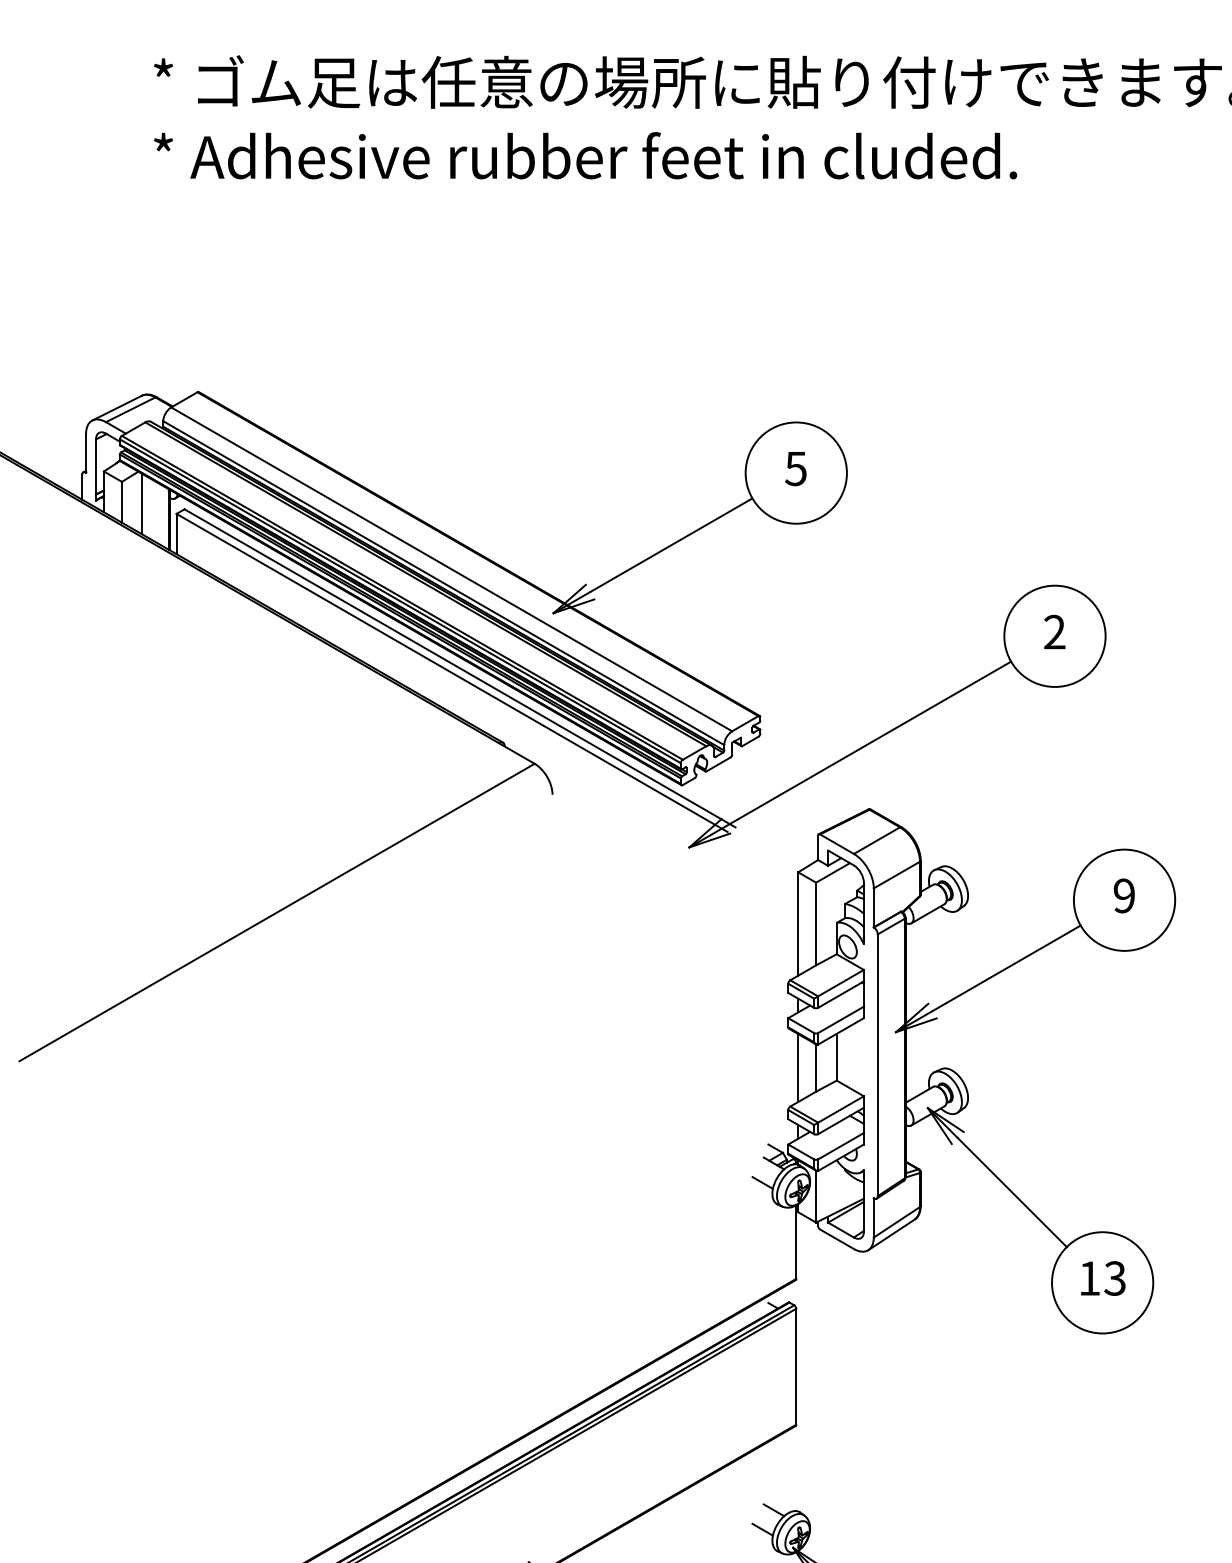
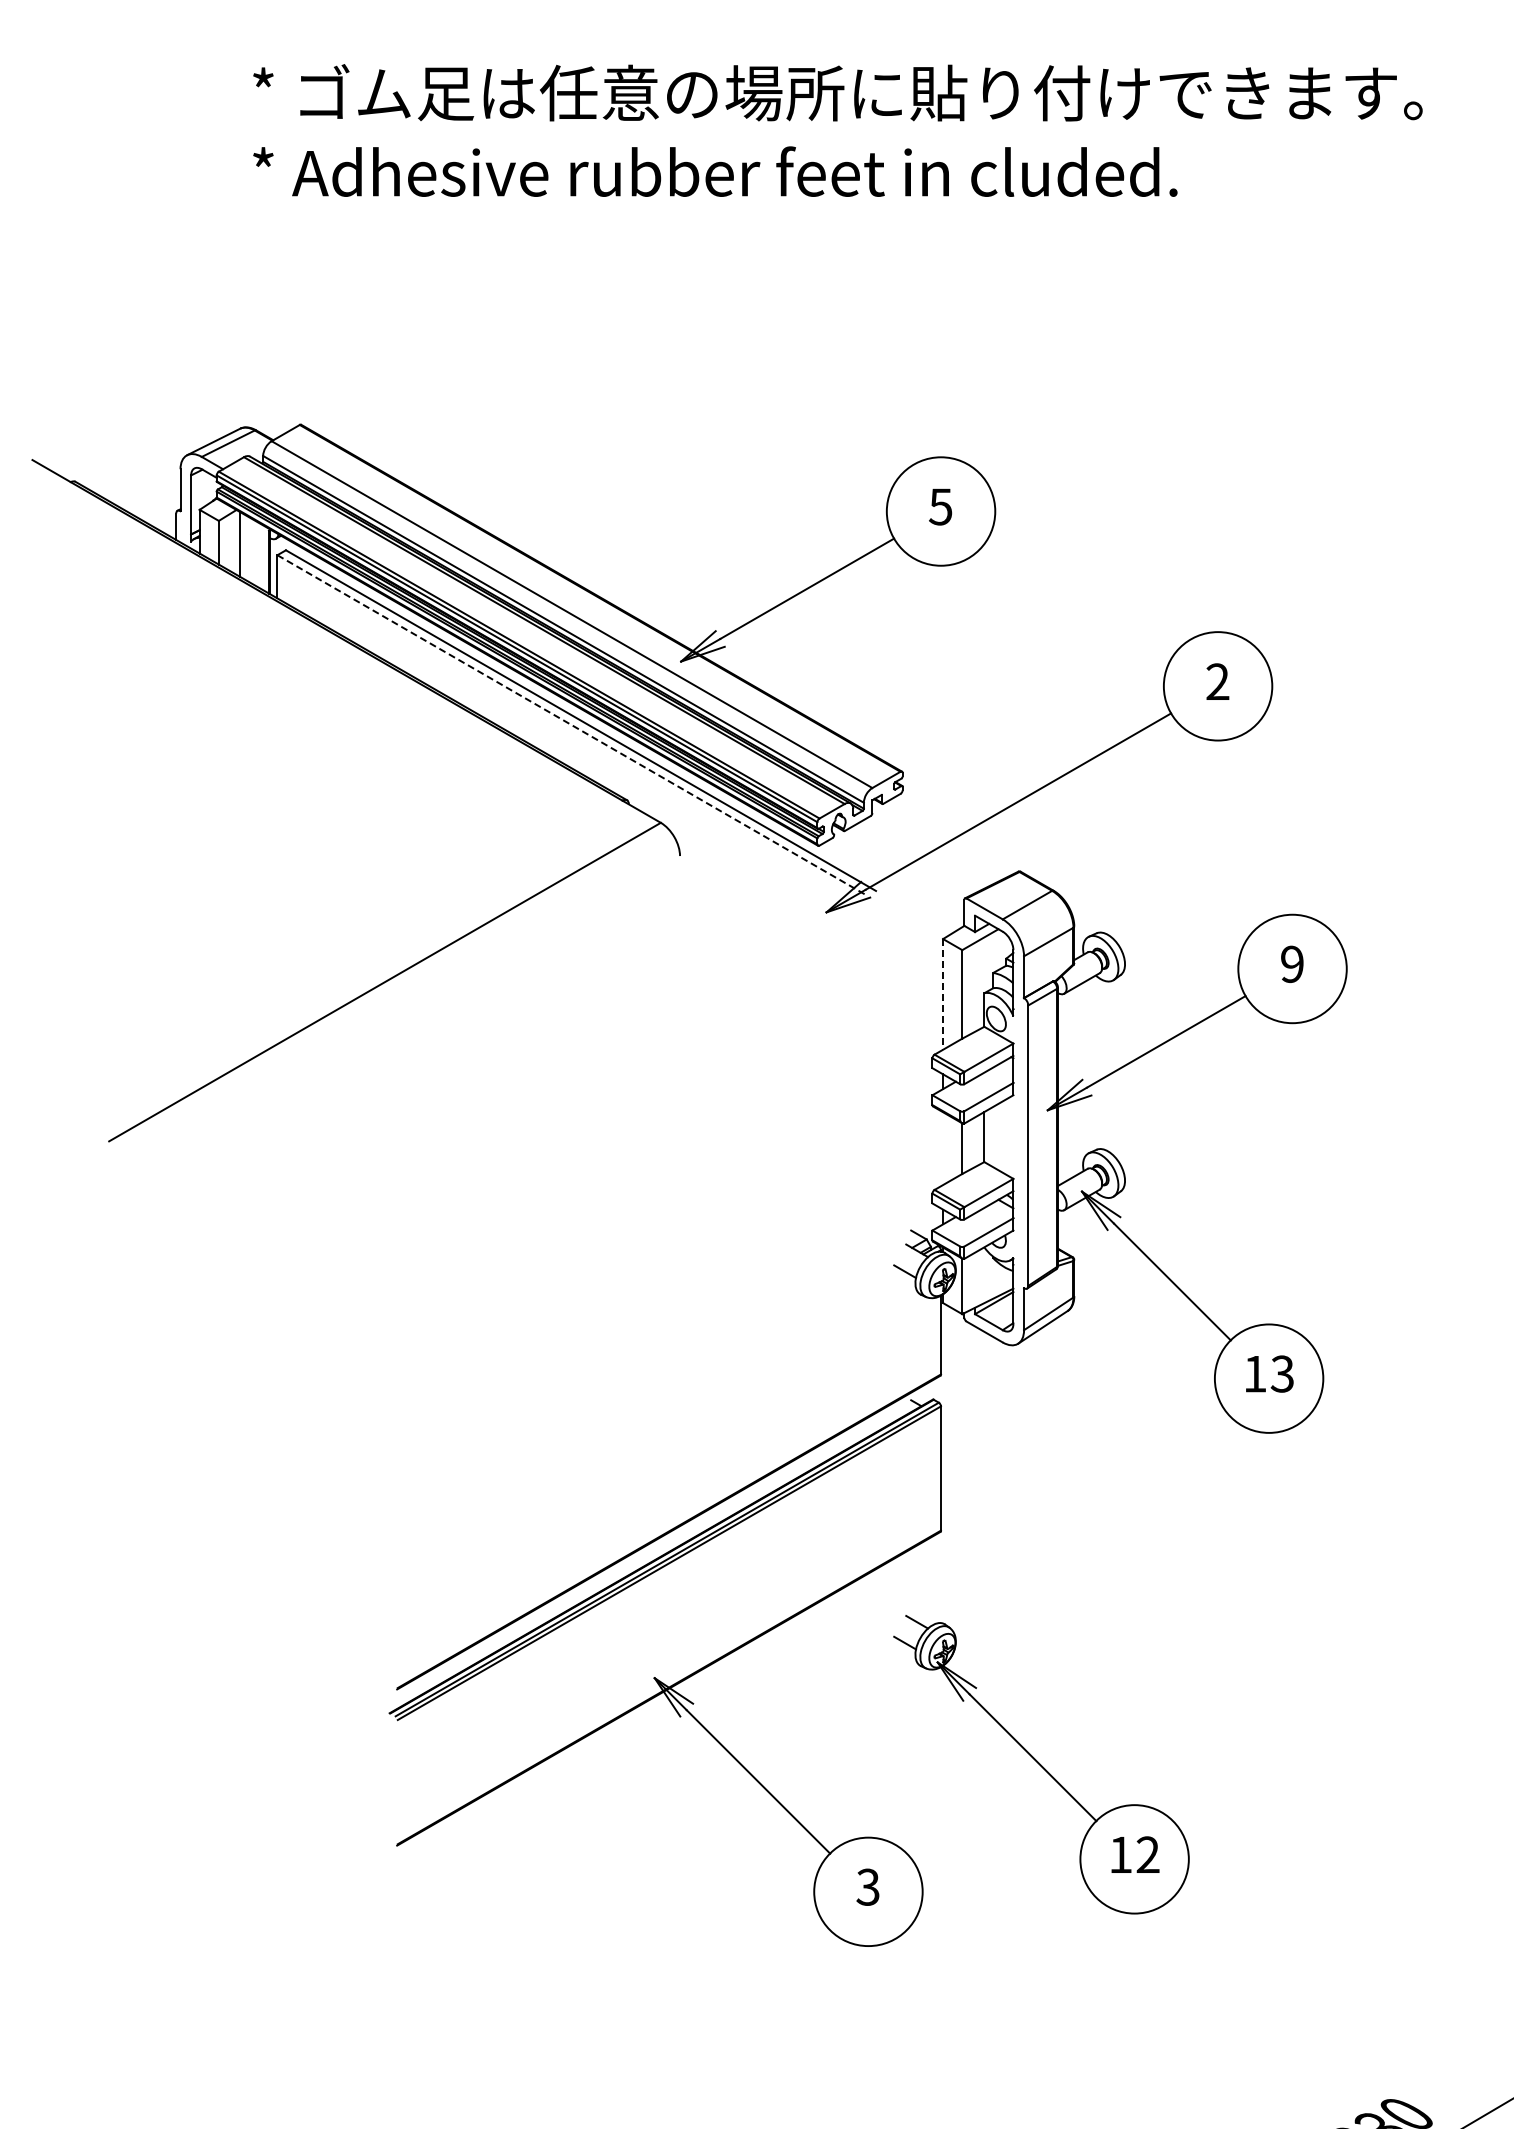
line: (452, 672) -> (572, 725), solid -> dashed
line: (798, 924) -> (943, 994), solid -> dashed
line: (798, 1067) -> (943, 1148), removed

